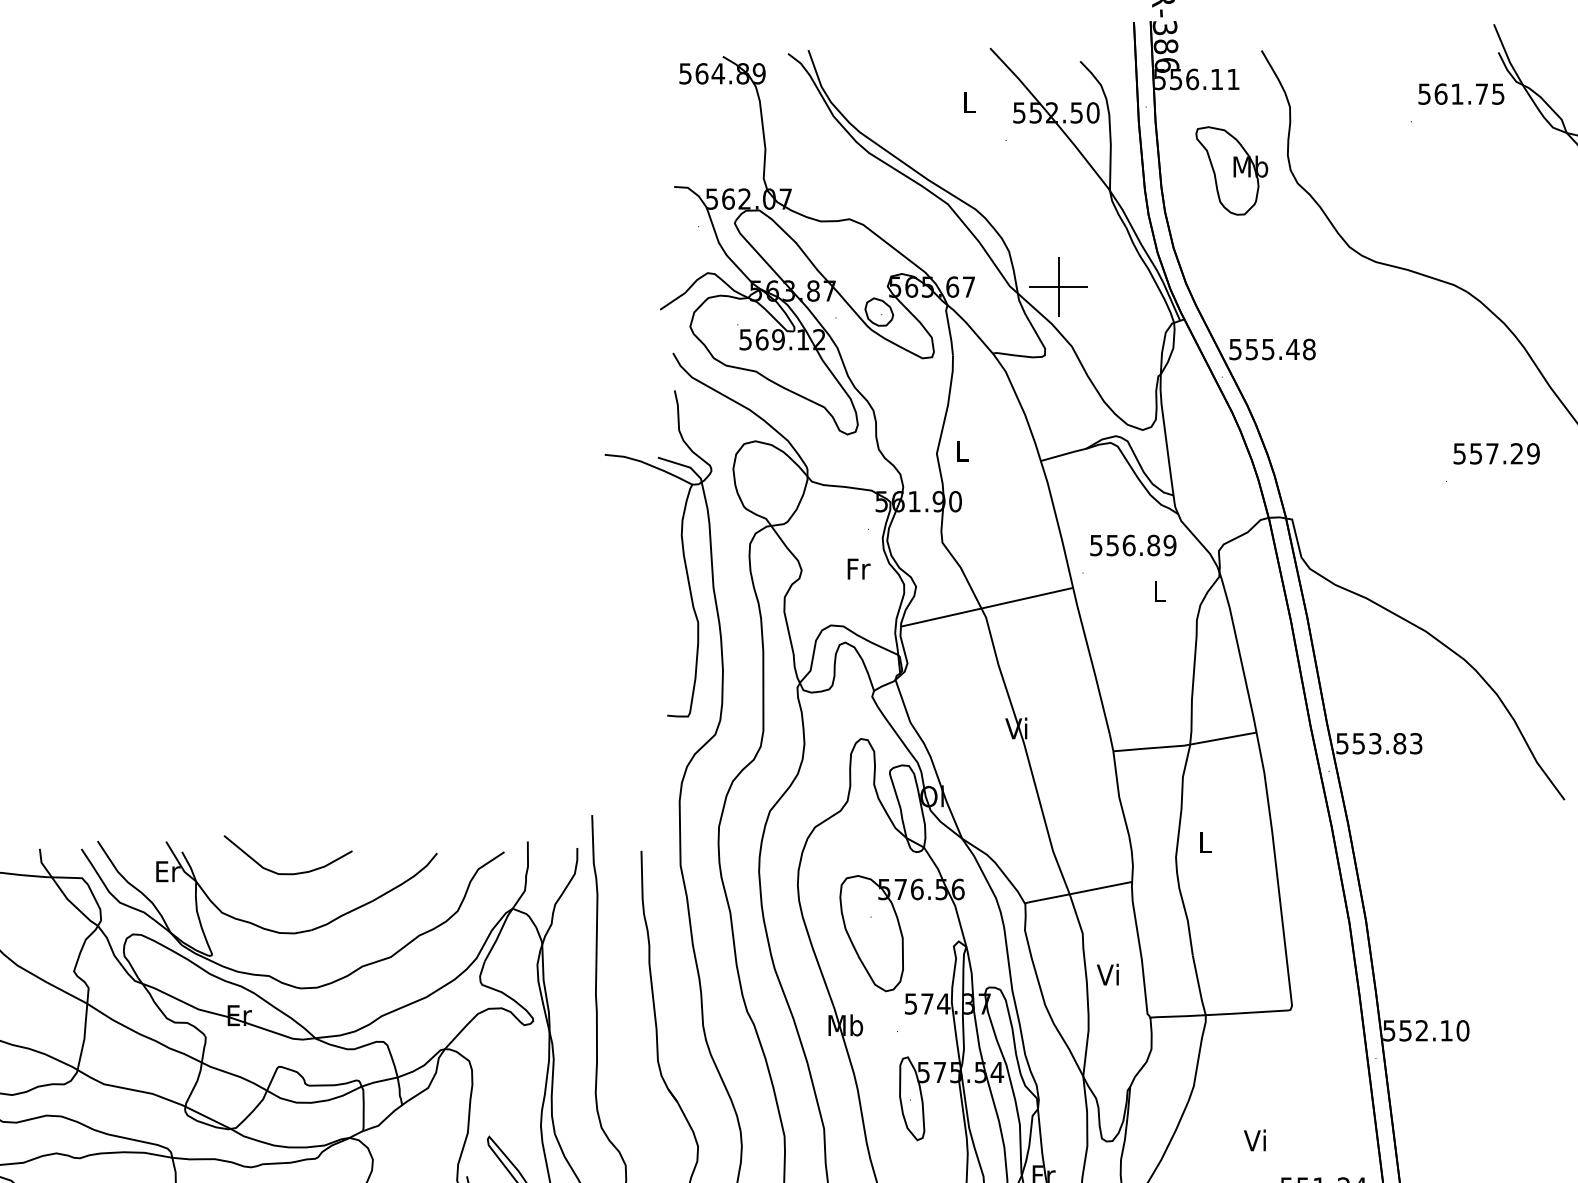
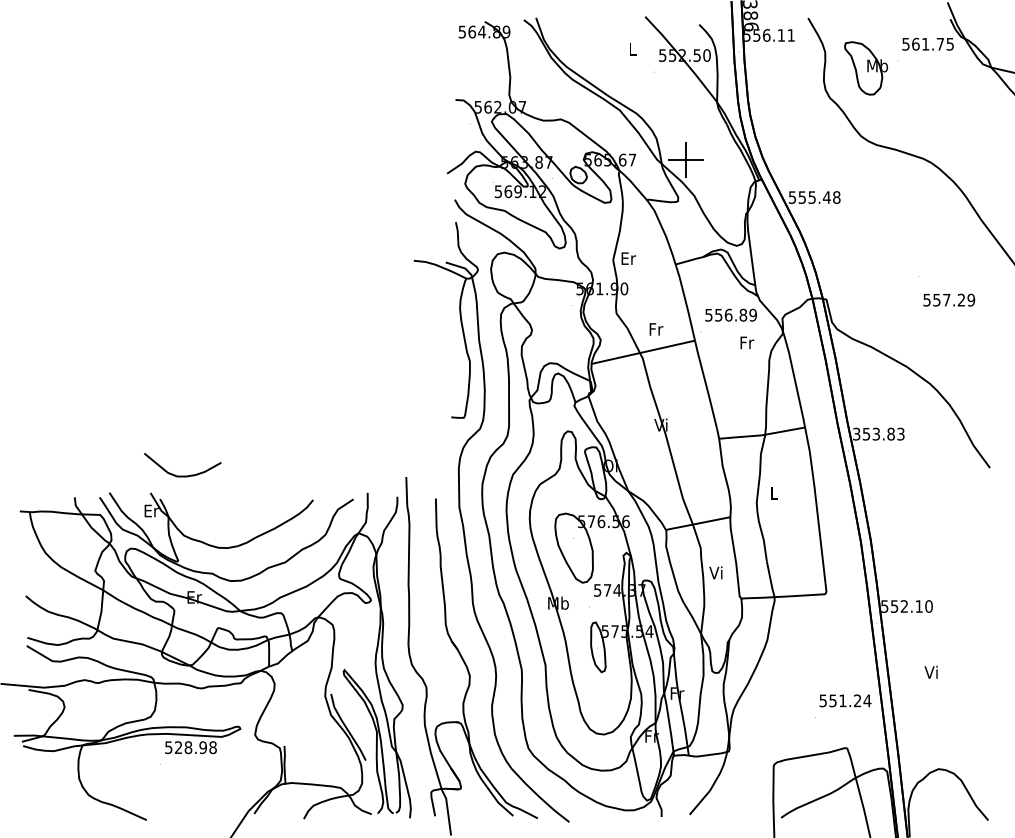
part: (1230, 171) -> (865, 68), moved
text: (962, 451) -> (628, 258), L -> Er
text: (1497, 452) -> (949, 299), moved
text: (859, 569) -> (656, 329), moved
text: (1160, 590) -> (747, 342), L -> Fr
text: (1342, 742) -> (856, 433), 553.83 -> 353.83
curve: (287, 872) -> (182, 475), moved
text: (1253, 1139) -> (930, 671), moved

